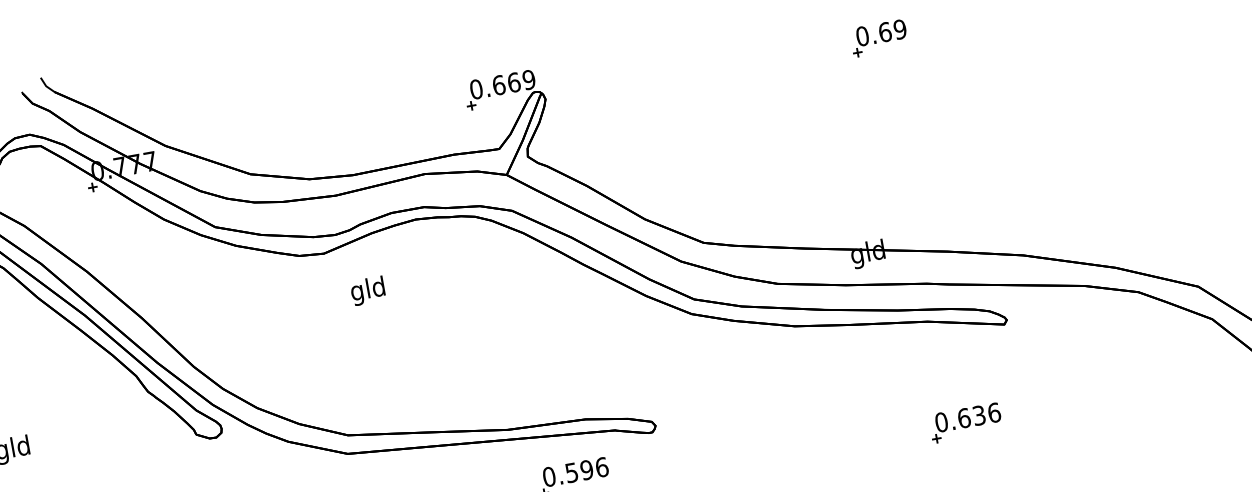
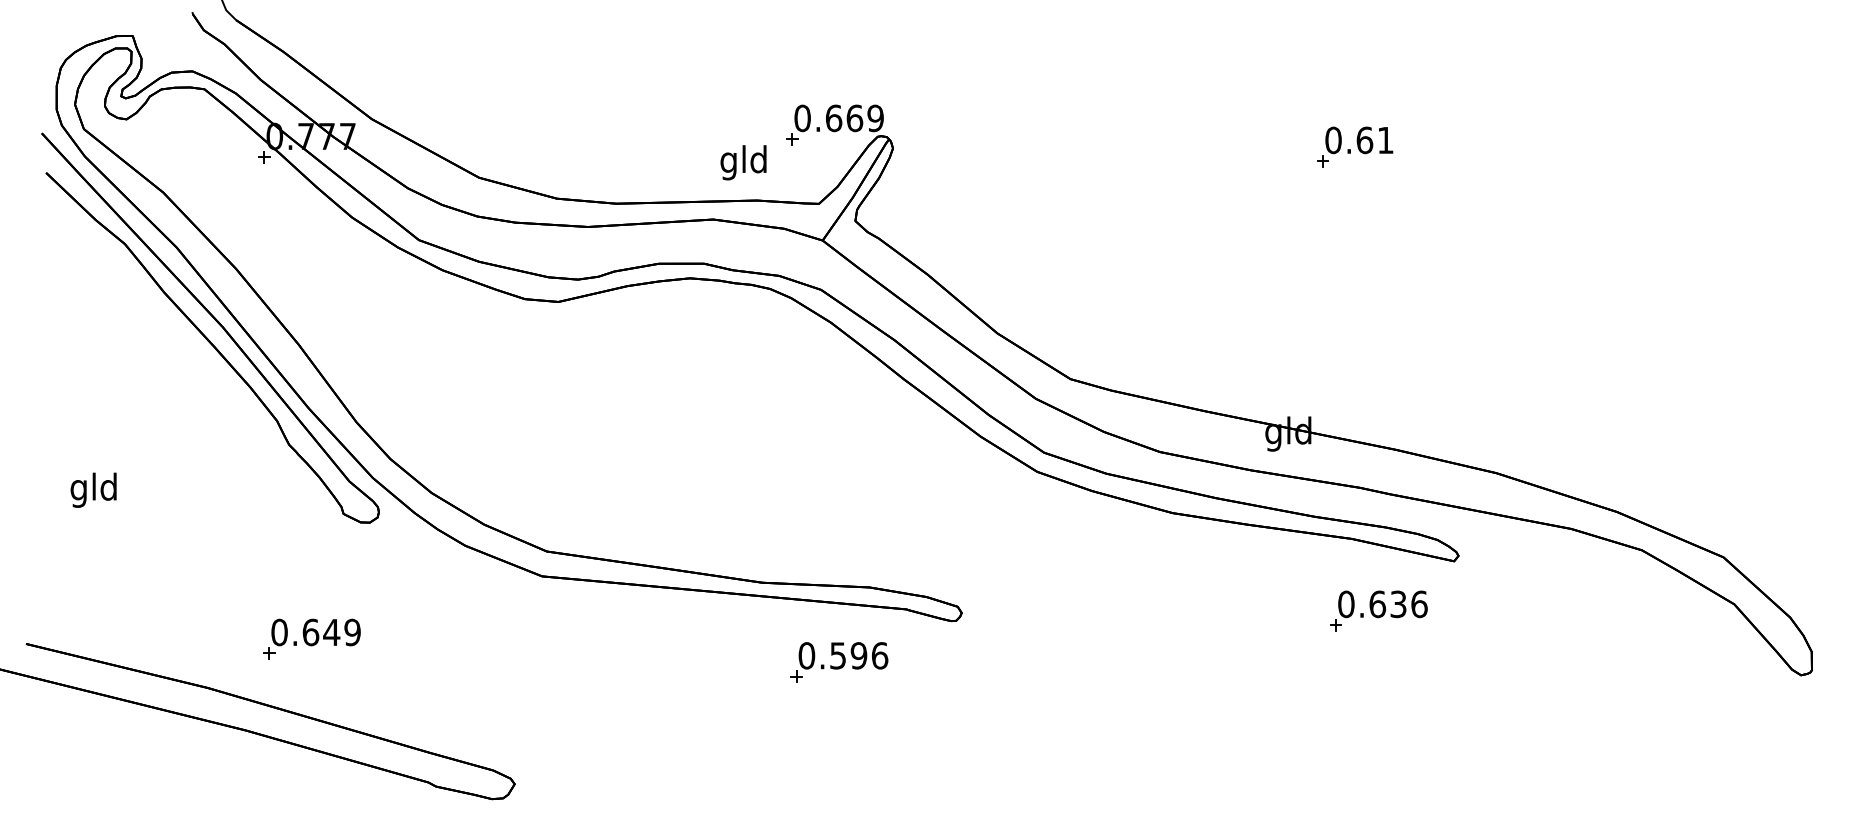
text: (900, 29) -> (1385, 140), 0.69 -> 0.61
text: (367, 290) -> (743, 162), moved
part: (965, 422) -> (1378, 610), moved

